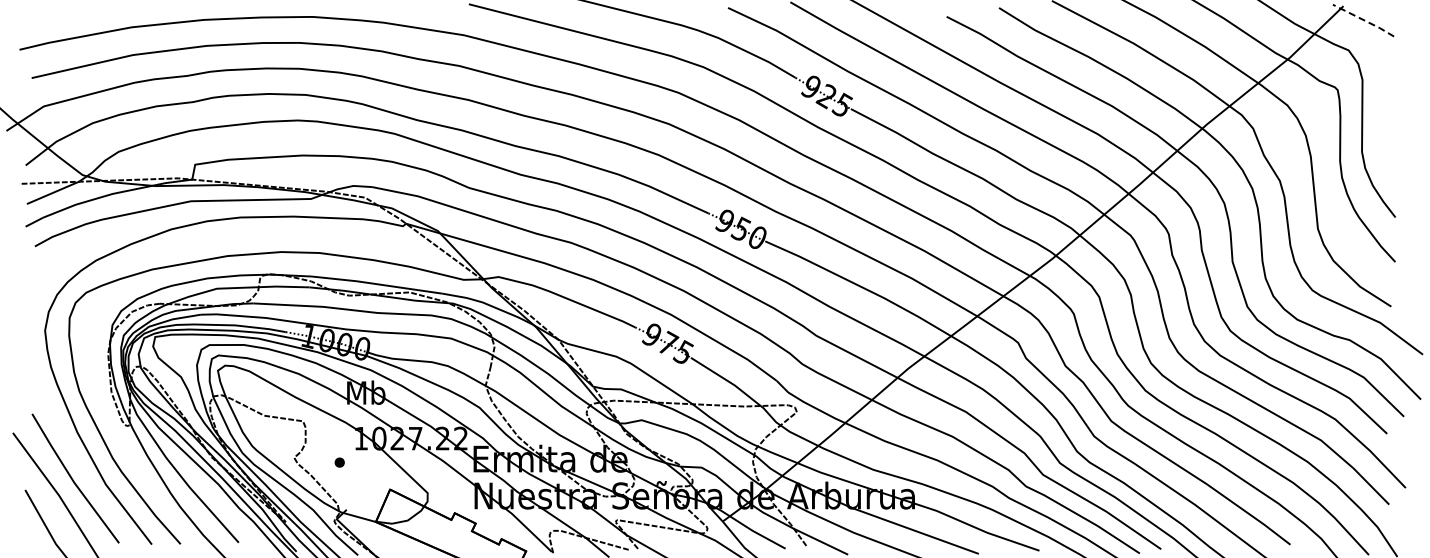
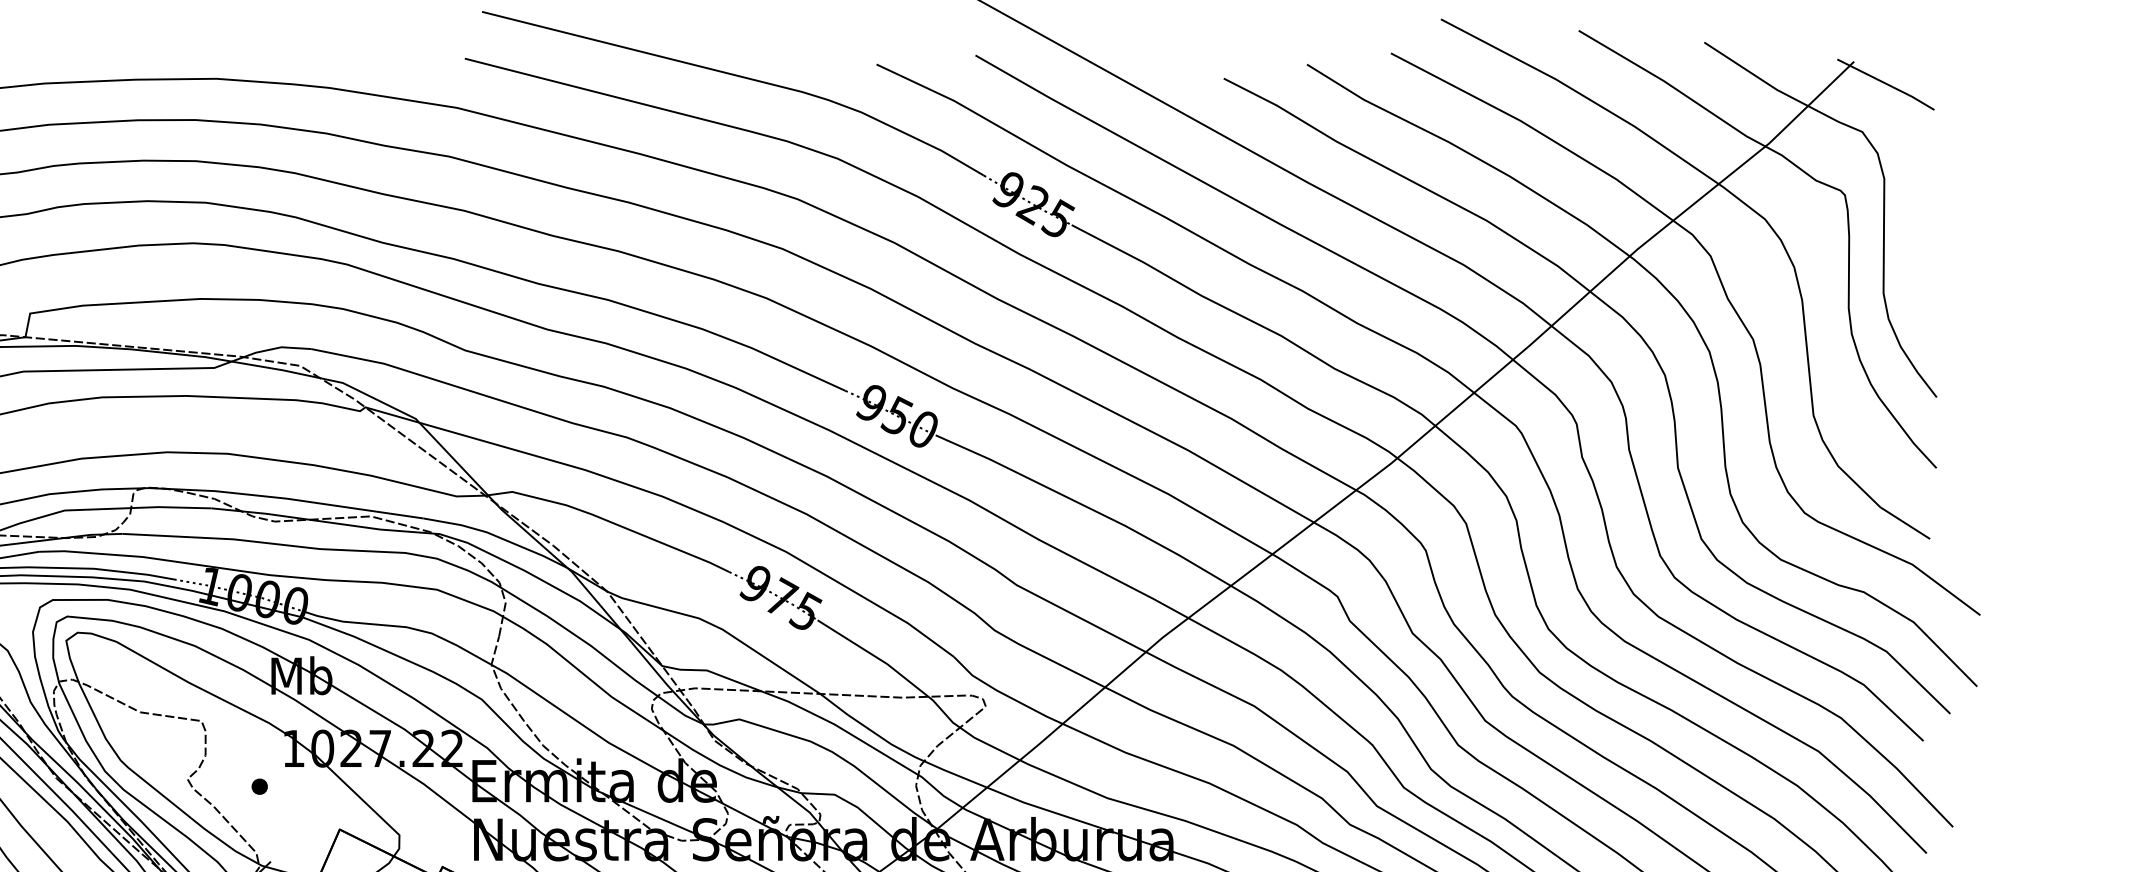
line: (1364, 20) -> (1887, 84), dashed -> solid

